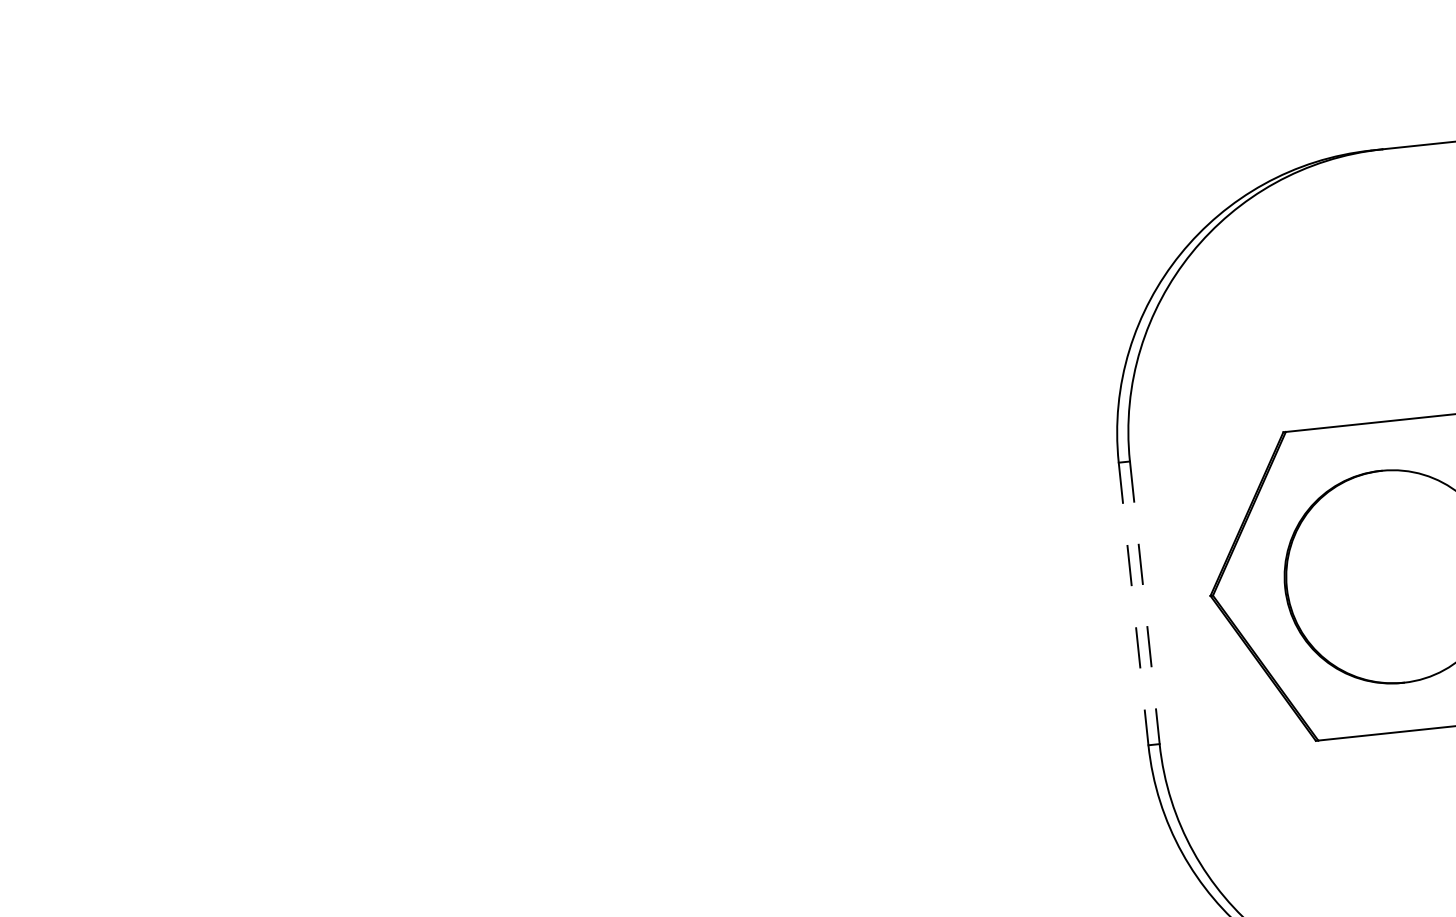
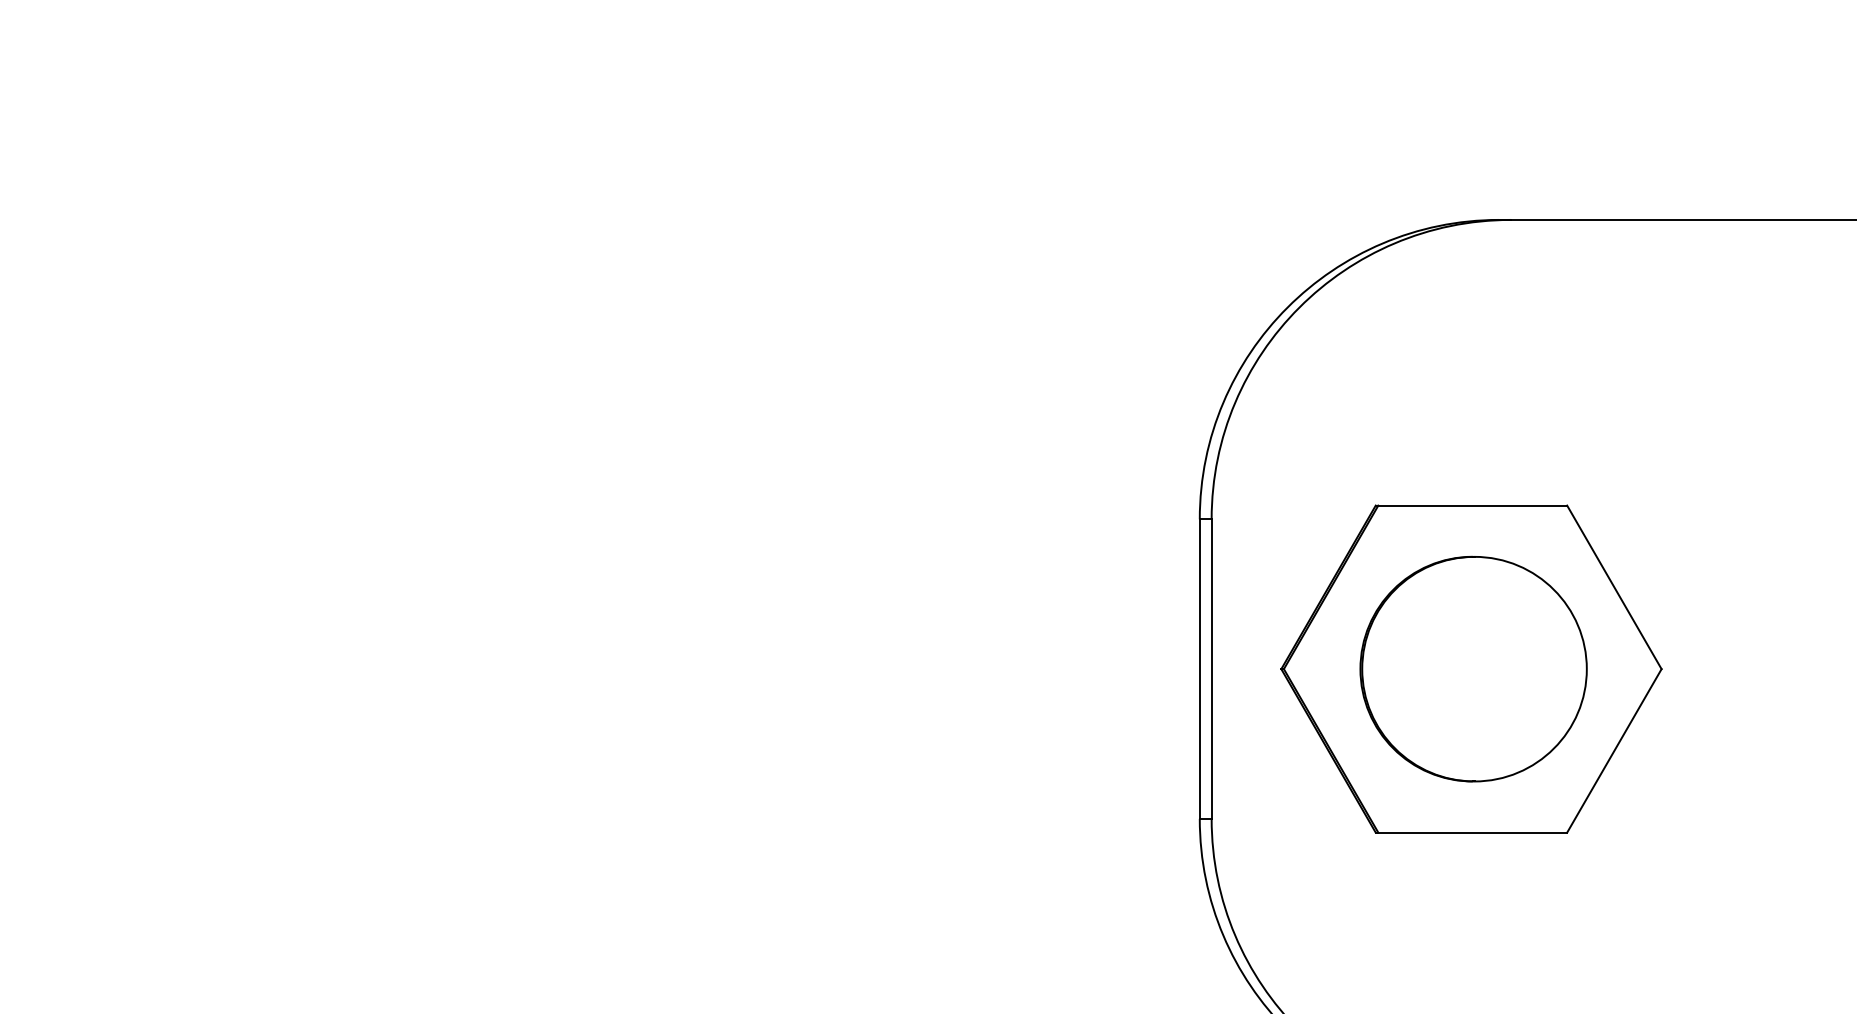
line: (1144, 603) -> (1211, 669), dashed -> solid
line: (1133, 604) -> (1199, 669), dashed -> solid

